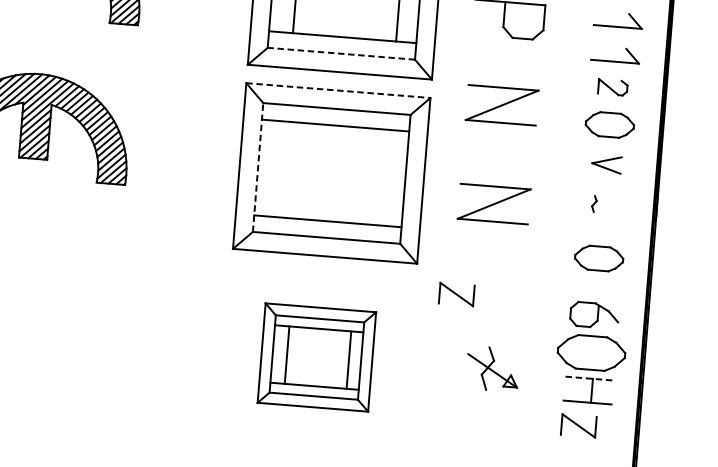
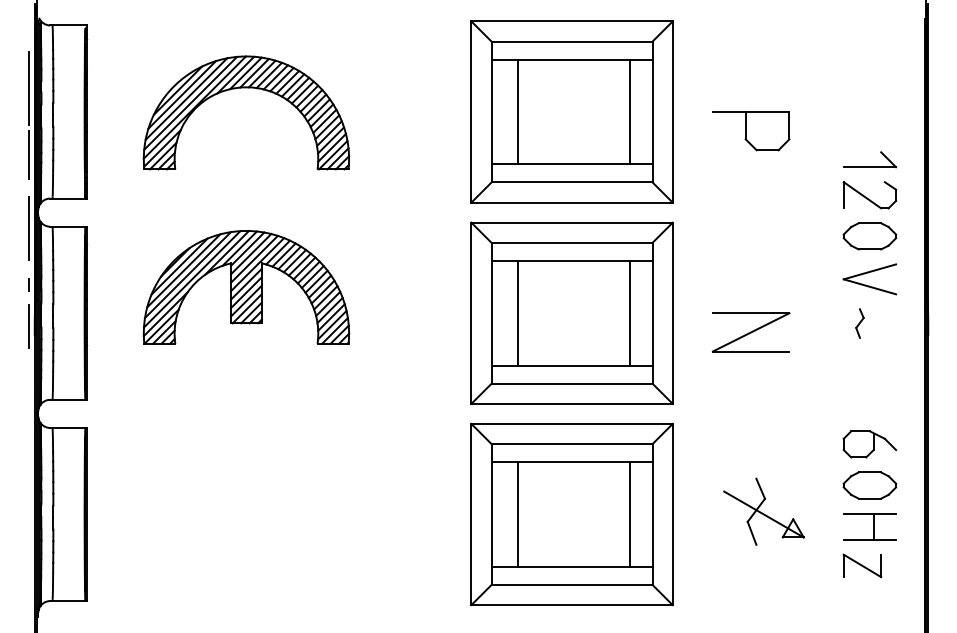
part: (618, 26) -> (870, 128), removed
line: (340, 53) -> (571, 182), dashed -> solid
part: (612, 87) -> (869, 195), size x1.67
line: (338, 90) -> (572, 222), dashed -> solid
part: (501, 105) -> (750, 224), removed
part: (606, 164) -> (869, 279), size x1.67
line: (258, 166) -> (491, 312), dashed -> solid
line: (281, 168) -> (517, 312), added
line: (385, 177) -> (630, 312), added
part: (593, 203) -> (859, 323), size x1.67
part: (598, 258) -> (869, 382), removed
part: (456, 294) -> (718, 433), removed
part: (591, 352) -> (869, 485), size x0.71
part: (316, 357) -> (571, 514), size x1.67
part: (492, 368) -> (763, 511), size x1.43
line: (590, 378) -> (870, 513), dashed -> solid

